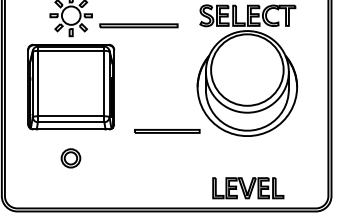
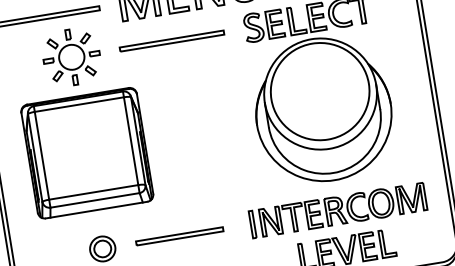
part: (138, 25) -> (171, 40), moved
line: (167, 130) -> (179, 235), moved
part: (246, 158) -> (338, 210), added

